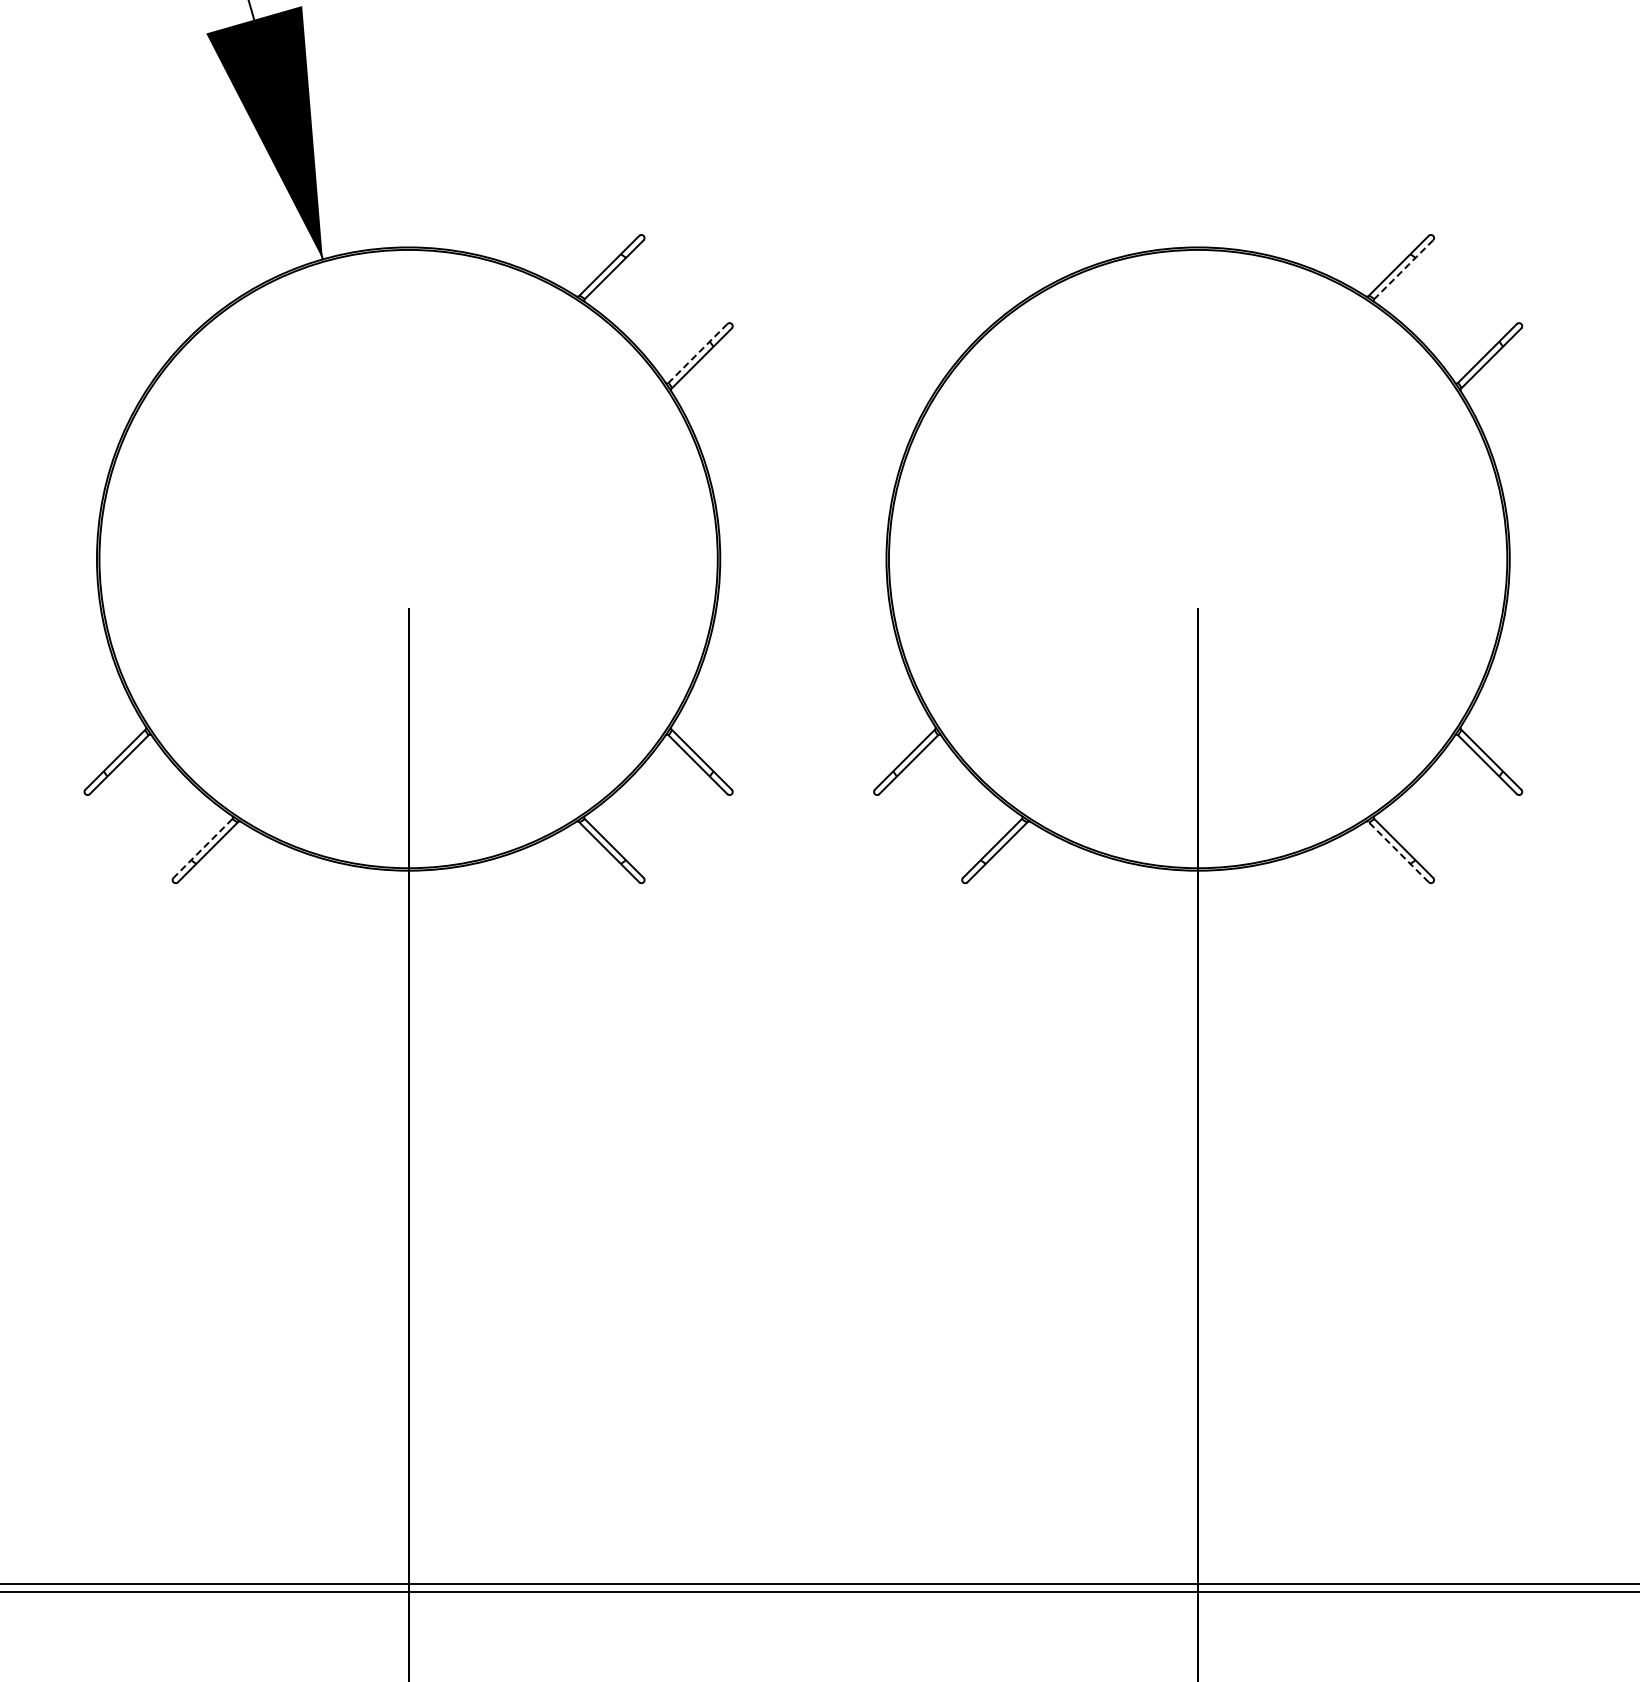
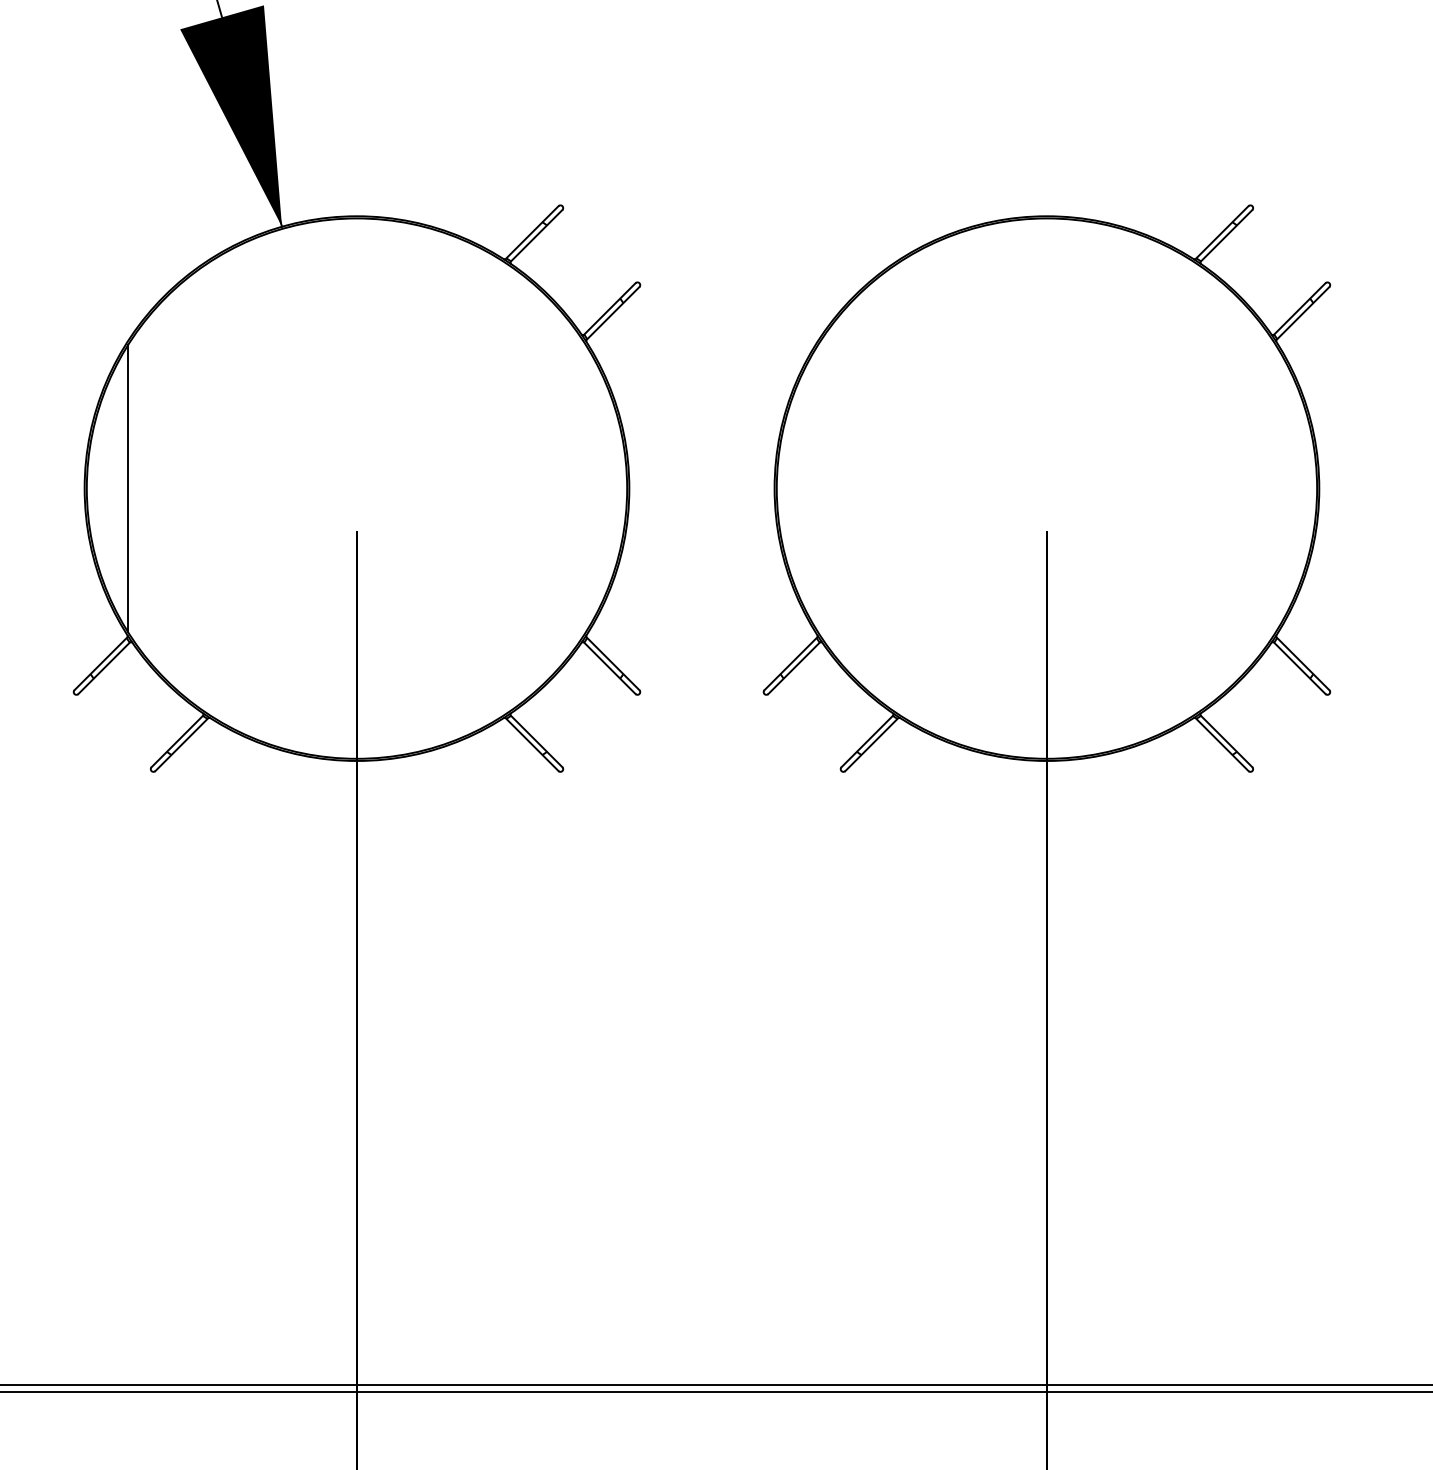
line: (1403, 269) -> (1226, 235), dashed -> solid
line: (698, 353) -> (610, 308), dashed -> solid
line: (146, 558) -> (127, 488), added
line: (202, 848) -> (176, 741), dashed -> solid
line: (1398, 852) -> (1222, 745), dashed -> solid

